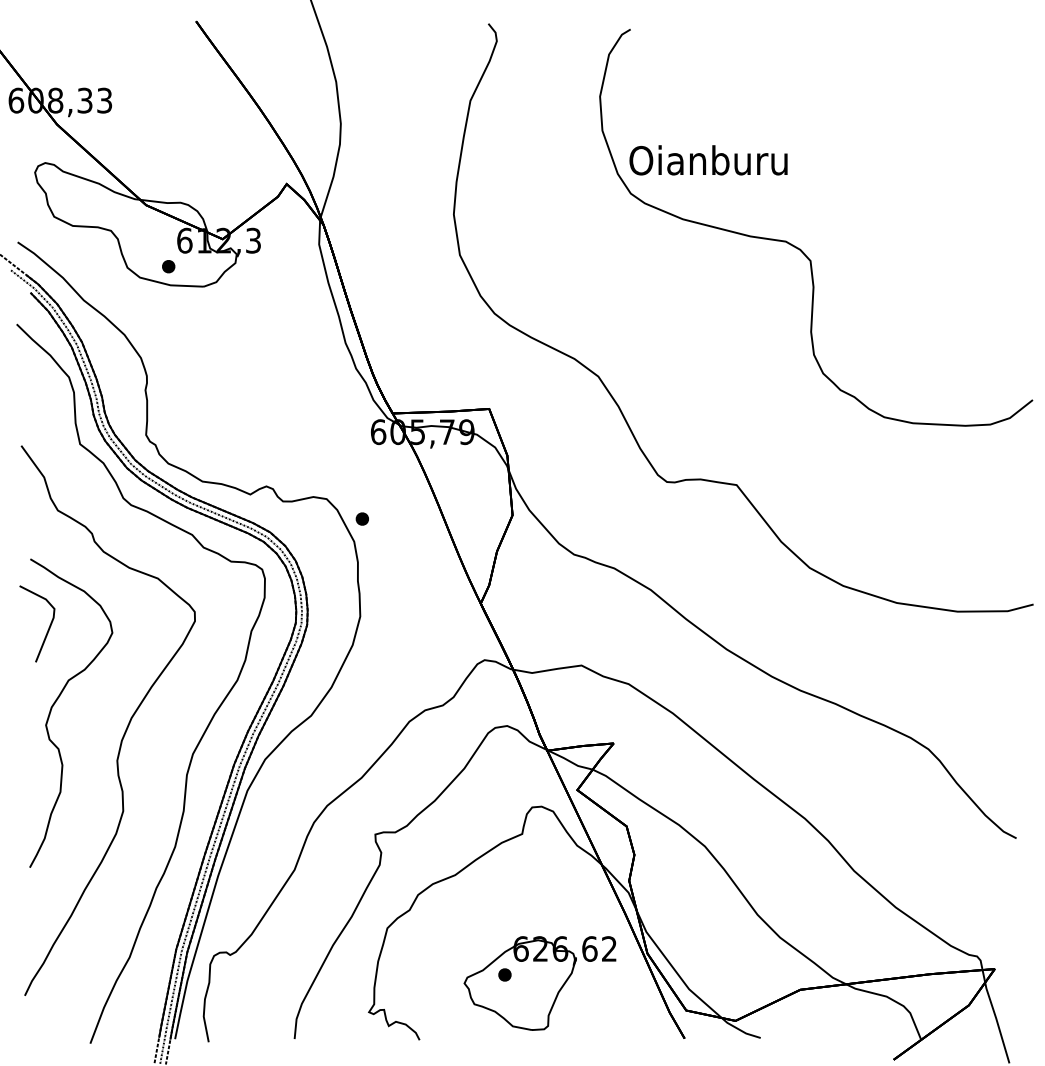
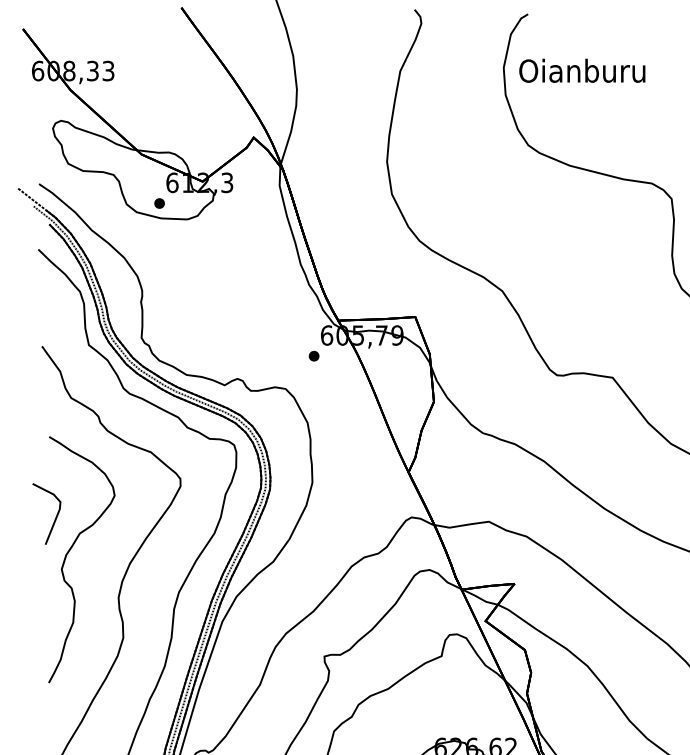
text: (708, 160) -> (582, 70), moved
part: (361, 518) -> (313, 355), moved
line: (48, 627) -> (55, 516), moved

